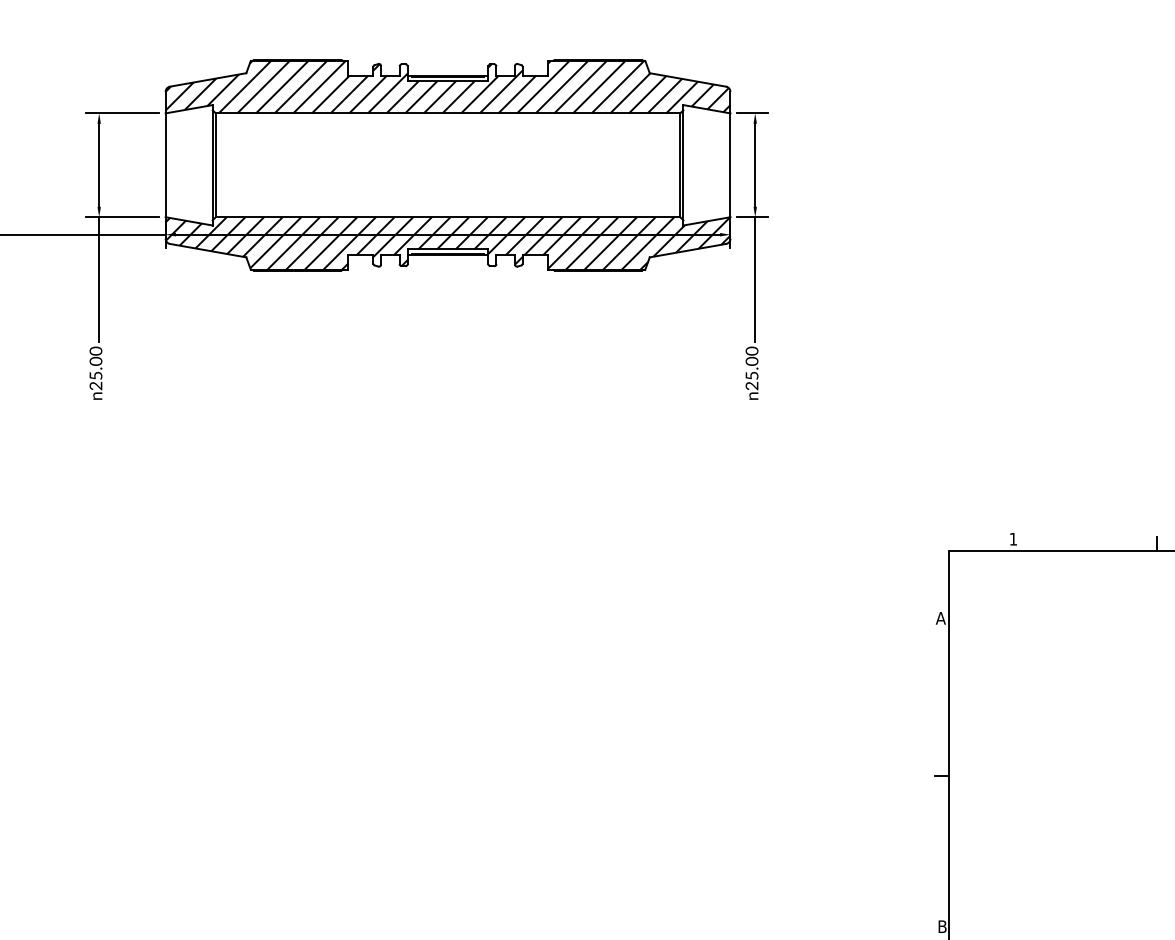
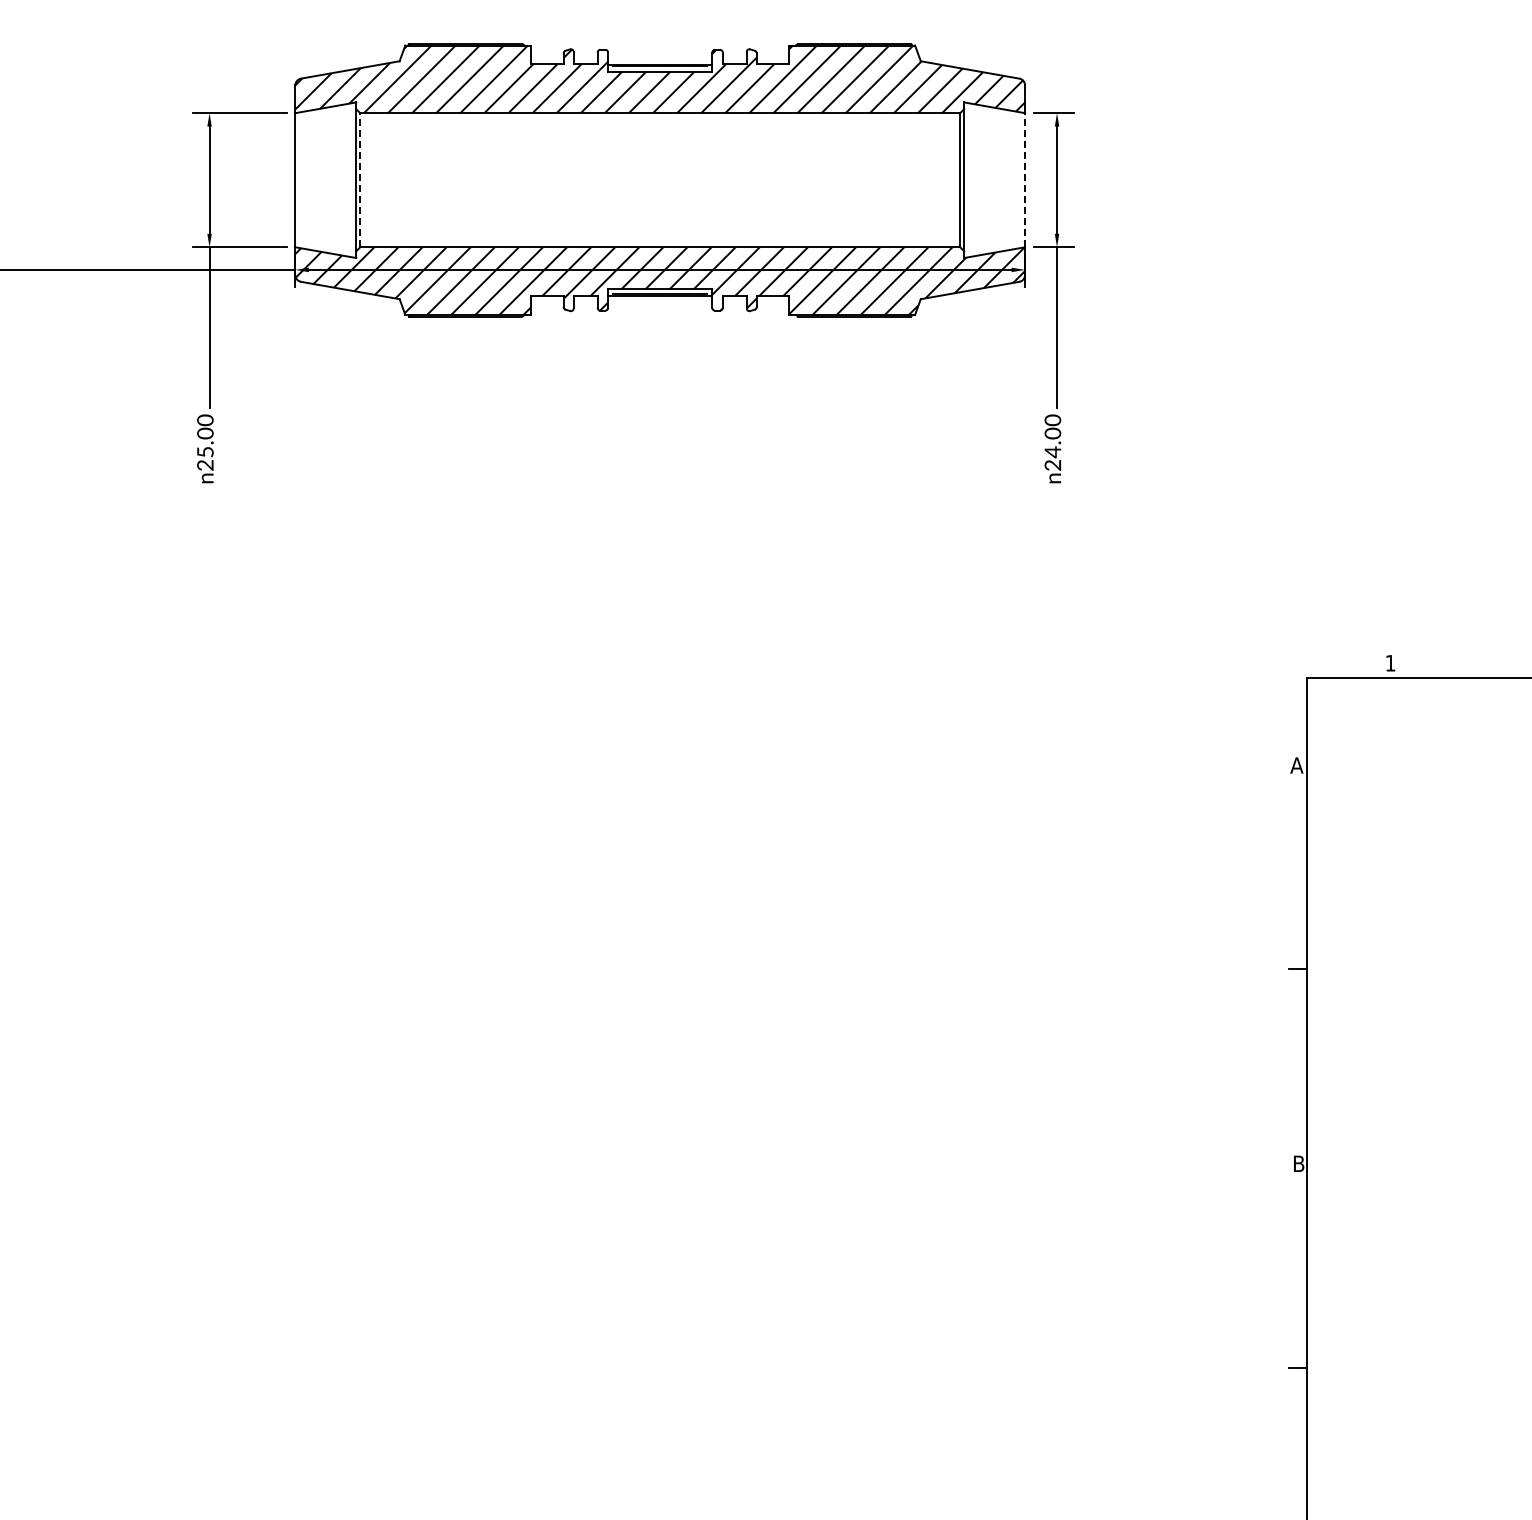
line: (216, 164) -> (360, 179), solid -> dashed
line: (730, 164) -> (1025, 179), solid -> dashed
text: (751, 376) -> (1052, 452), 25.00 -> 24.00

